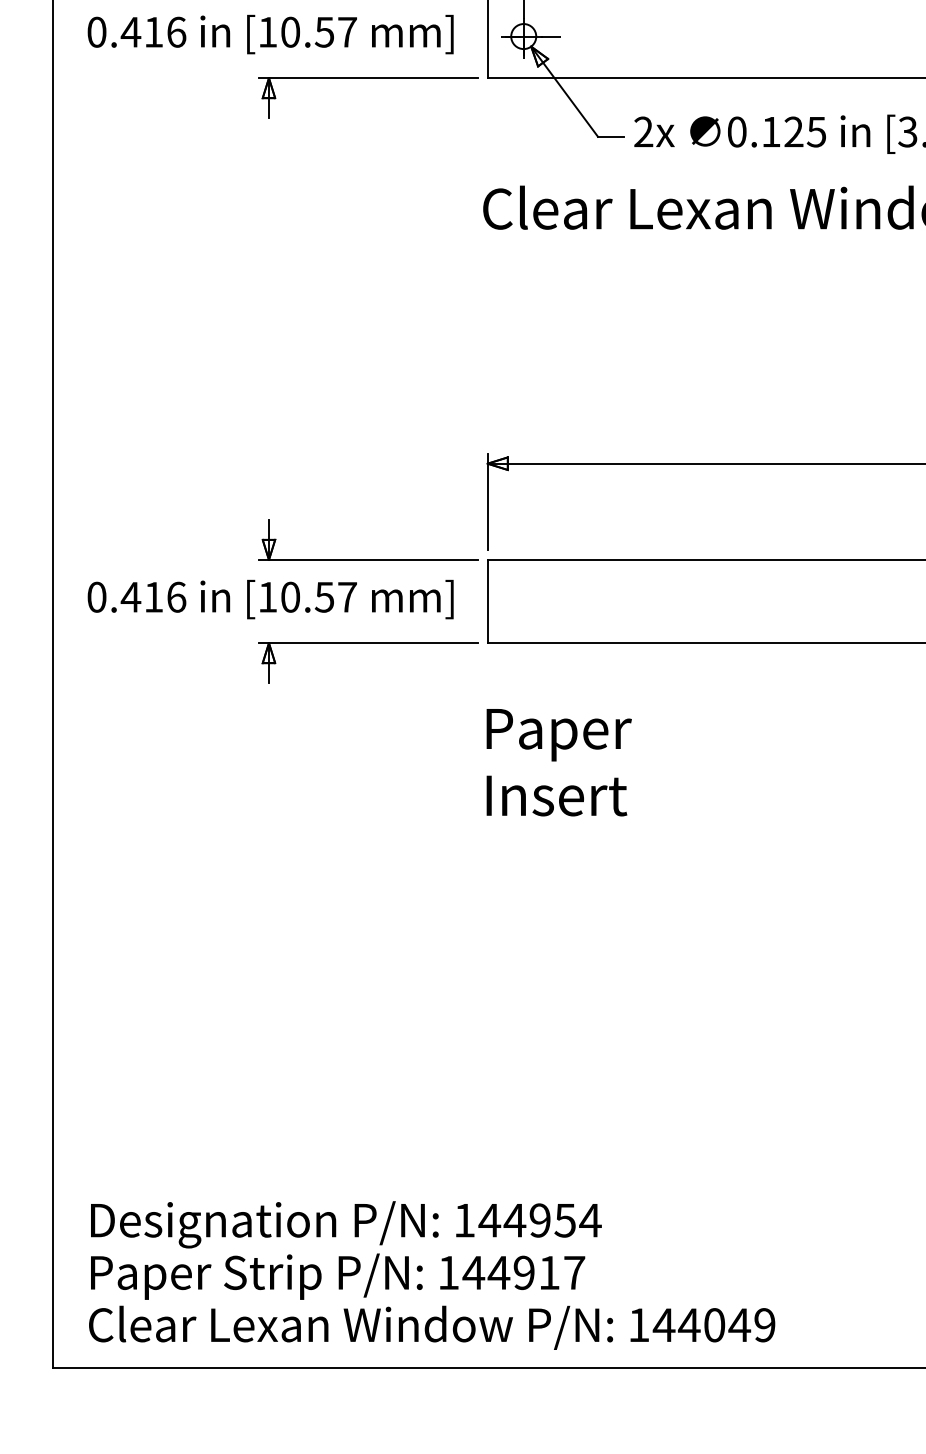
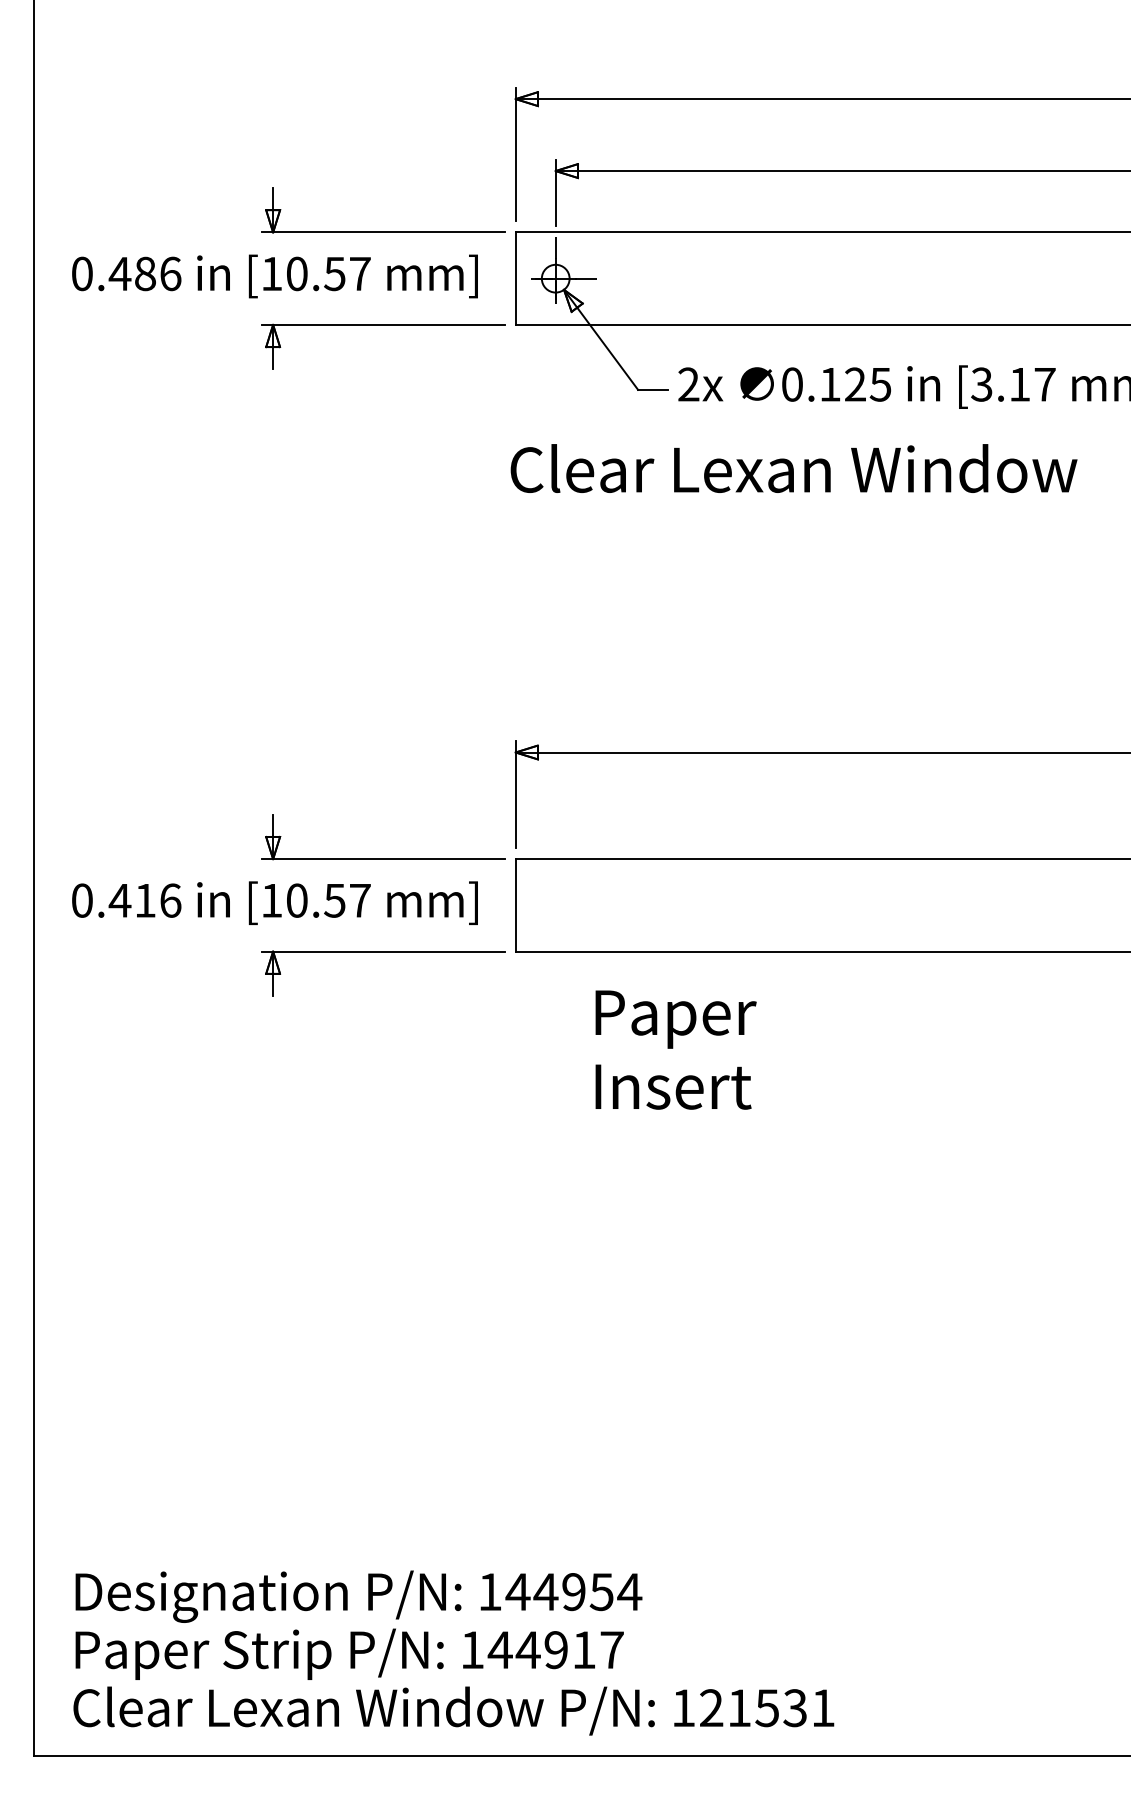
text: (153, 31) -> (145, 273), 0.416 -> 0.486
text: (558, 762) -> (675, 1049), moved
text: (713, 1325) -> (766, 1708), 144049 -> 121531

